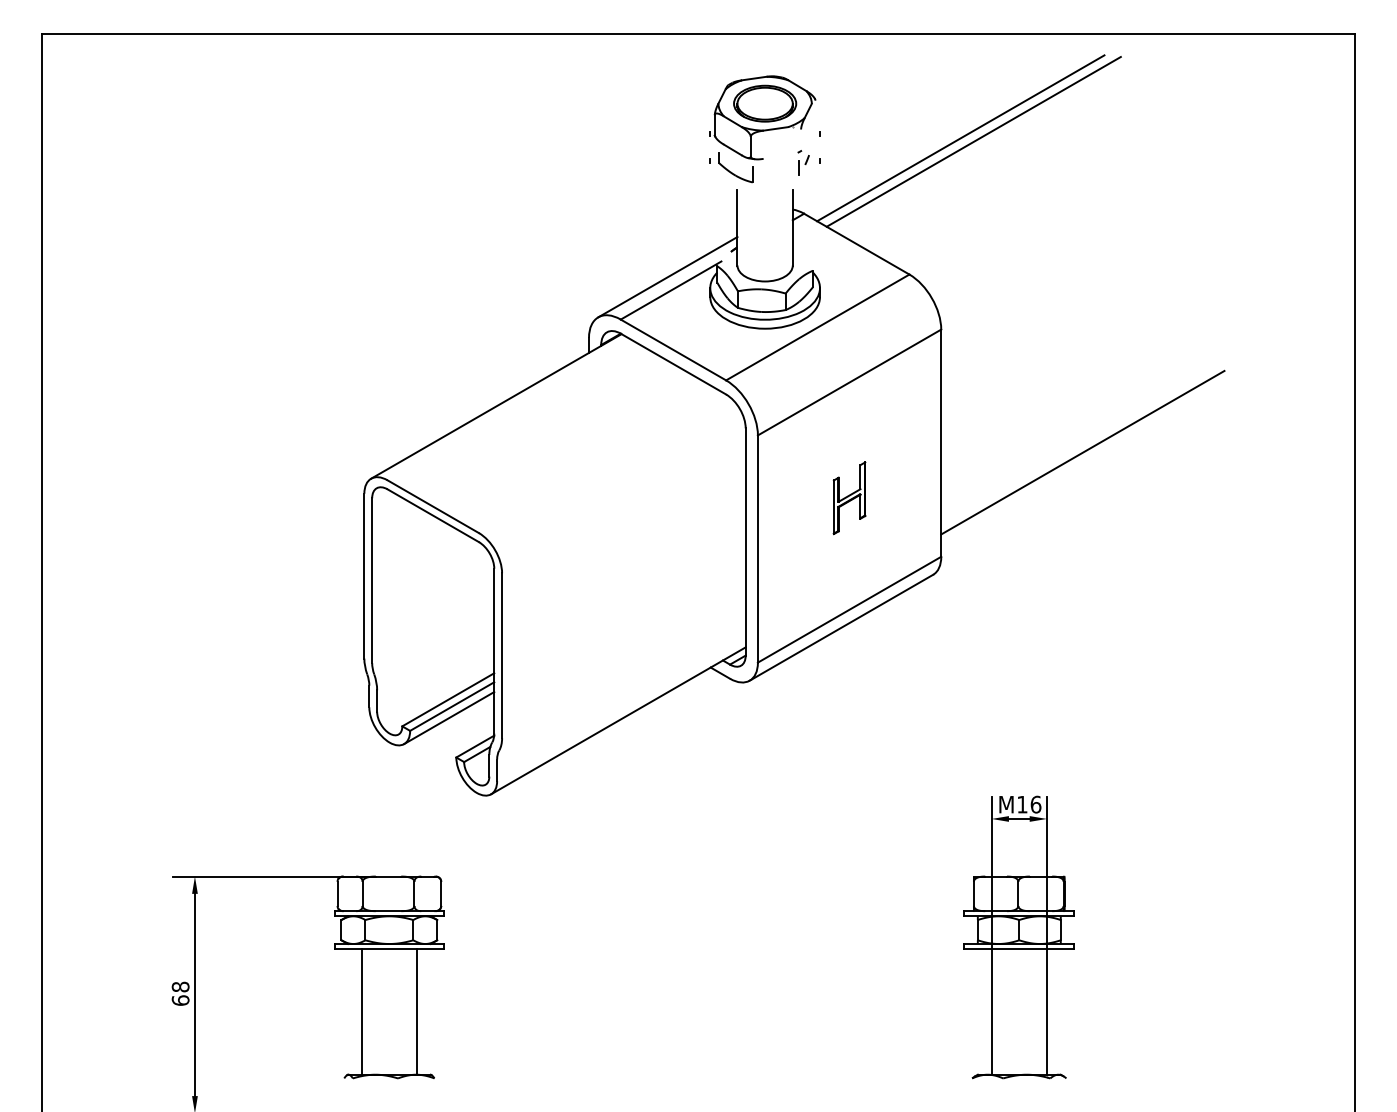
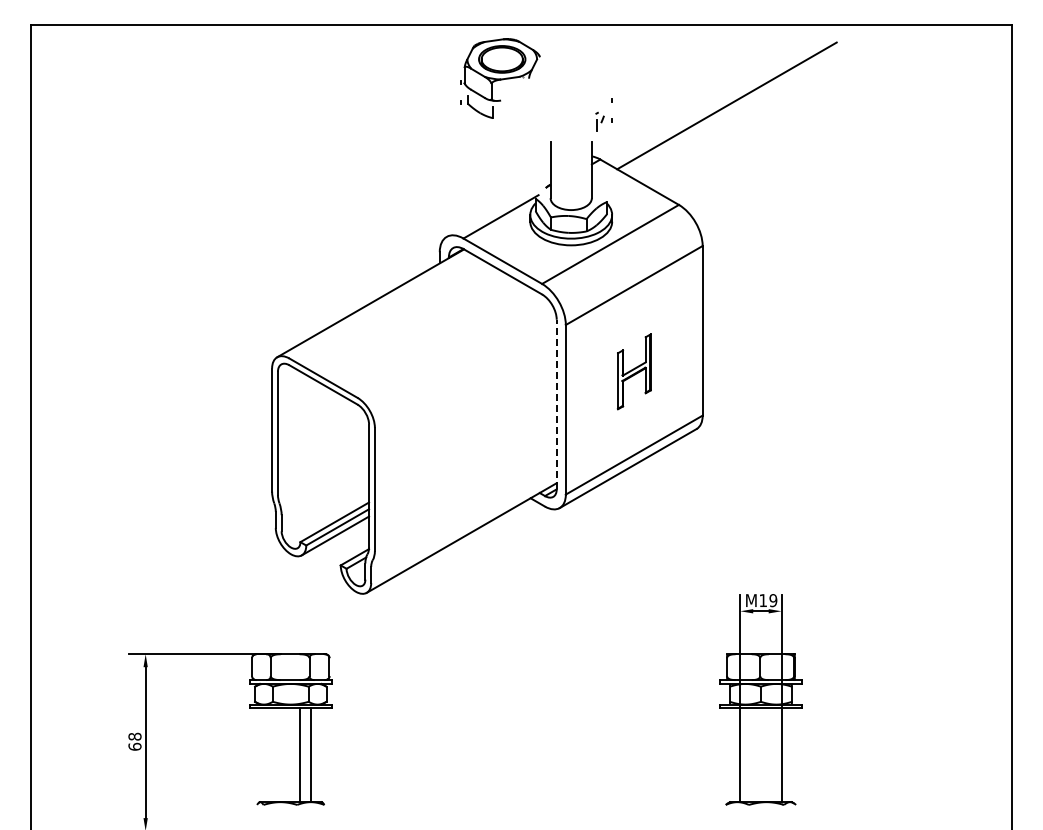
part: (762, 129) -> (500, 78), moved
line: (961, 138) -> (717, 103), removed
line: (667, 276) -> (498, 206), removed
line: (1083, 452) -> (808, 337), removed
part: (848, 497) -> (633, 371), size x1.4
line: (745, 541) -> (556, 404), solid -> dashed
text: (1036, 804) -> (773, 600), 16 -> 19
line: (362, 1012) -> (300, 755), moved

